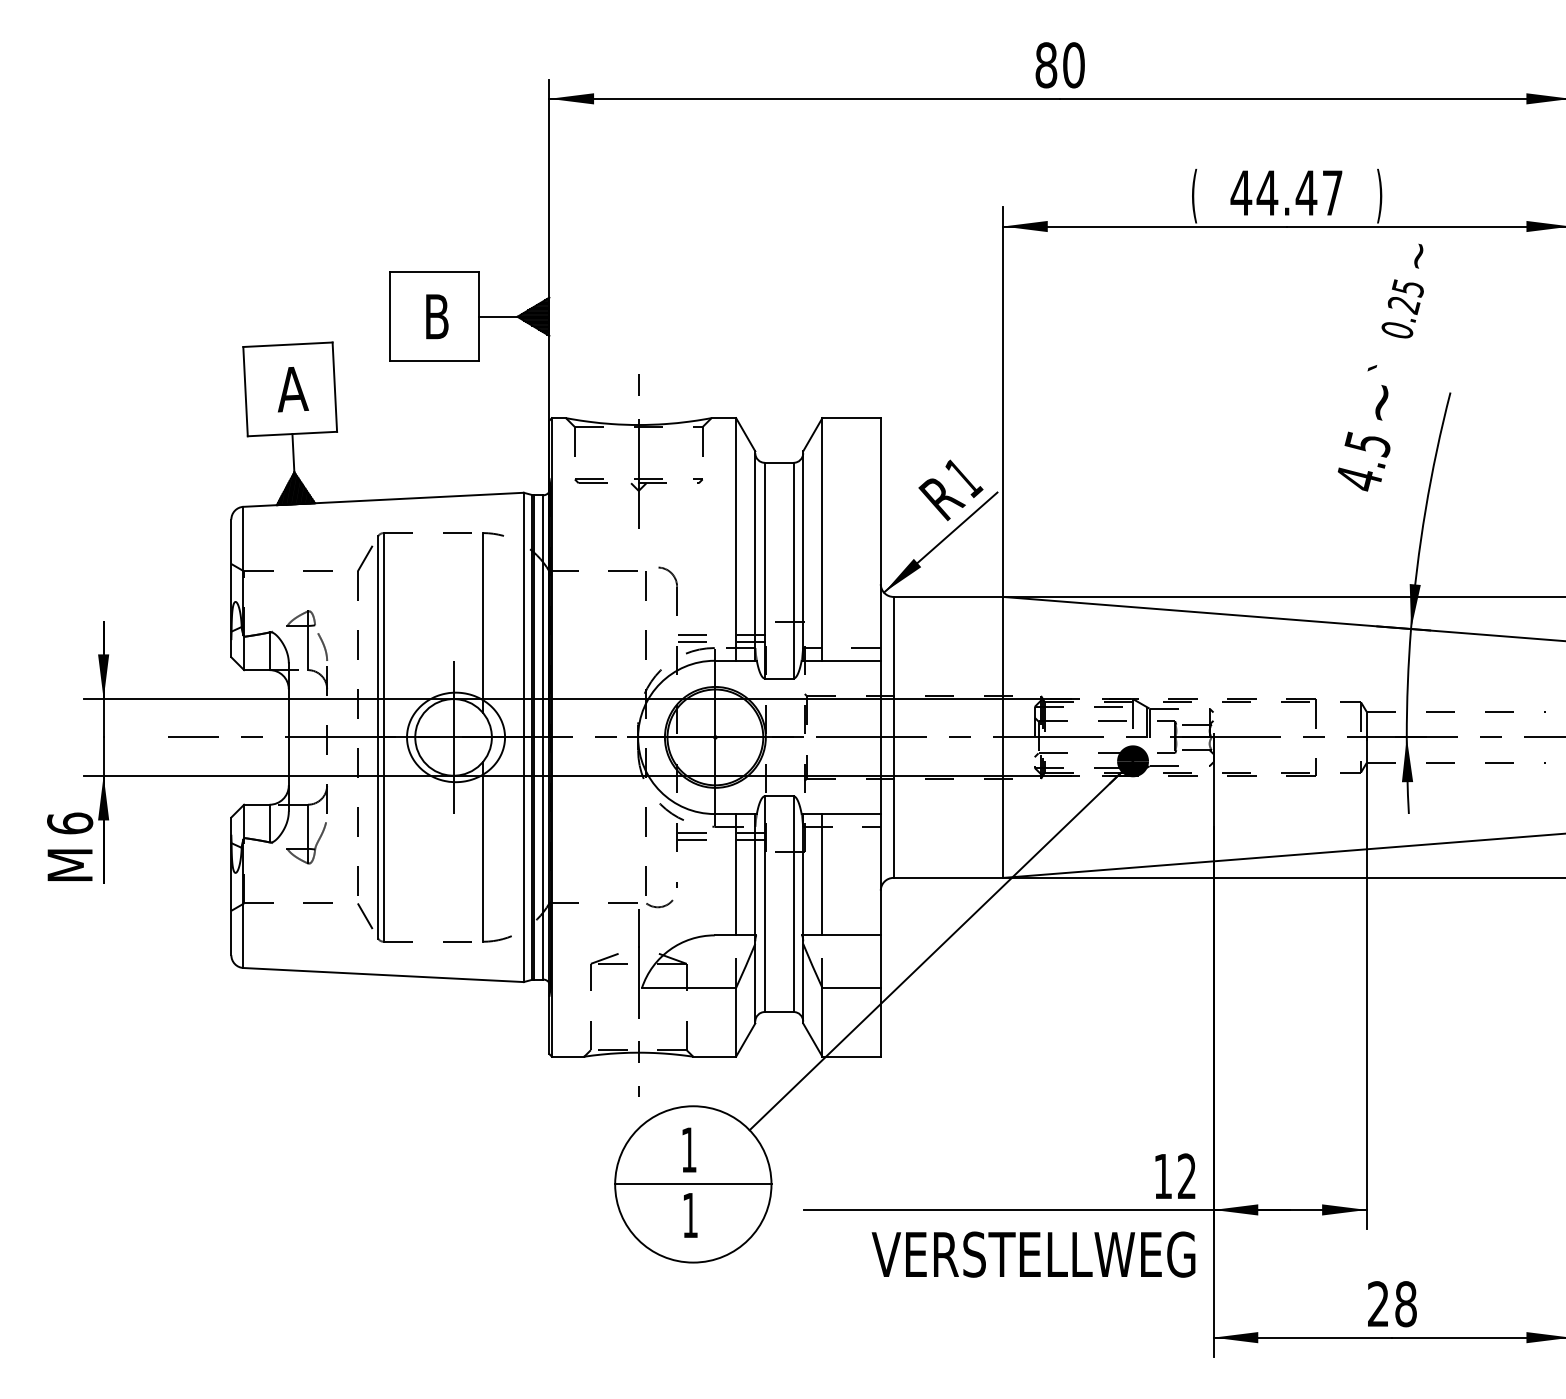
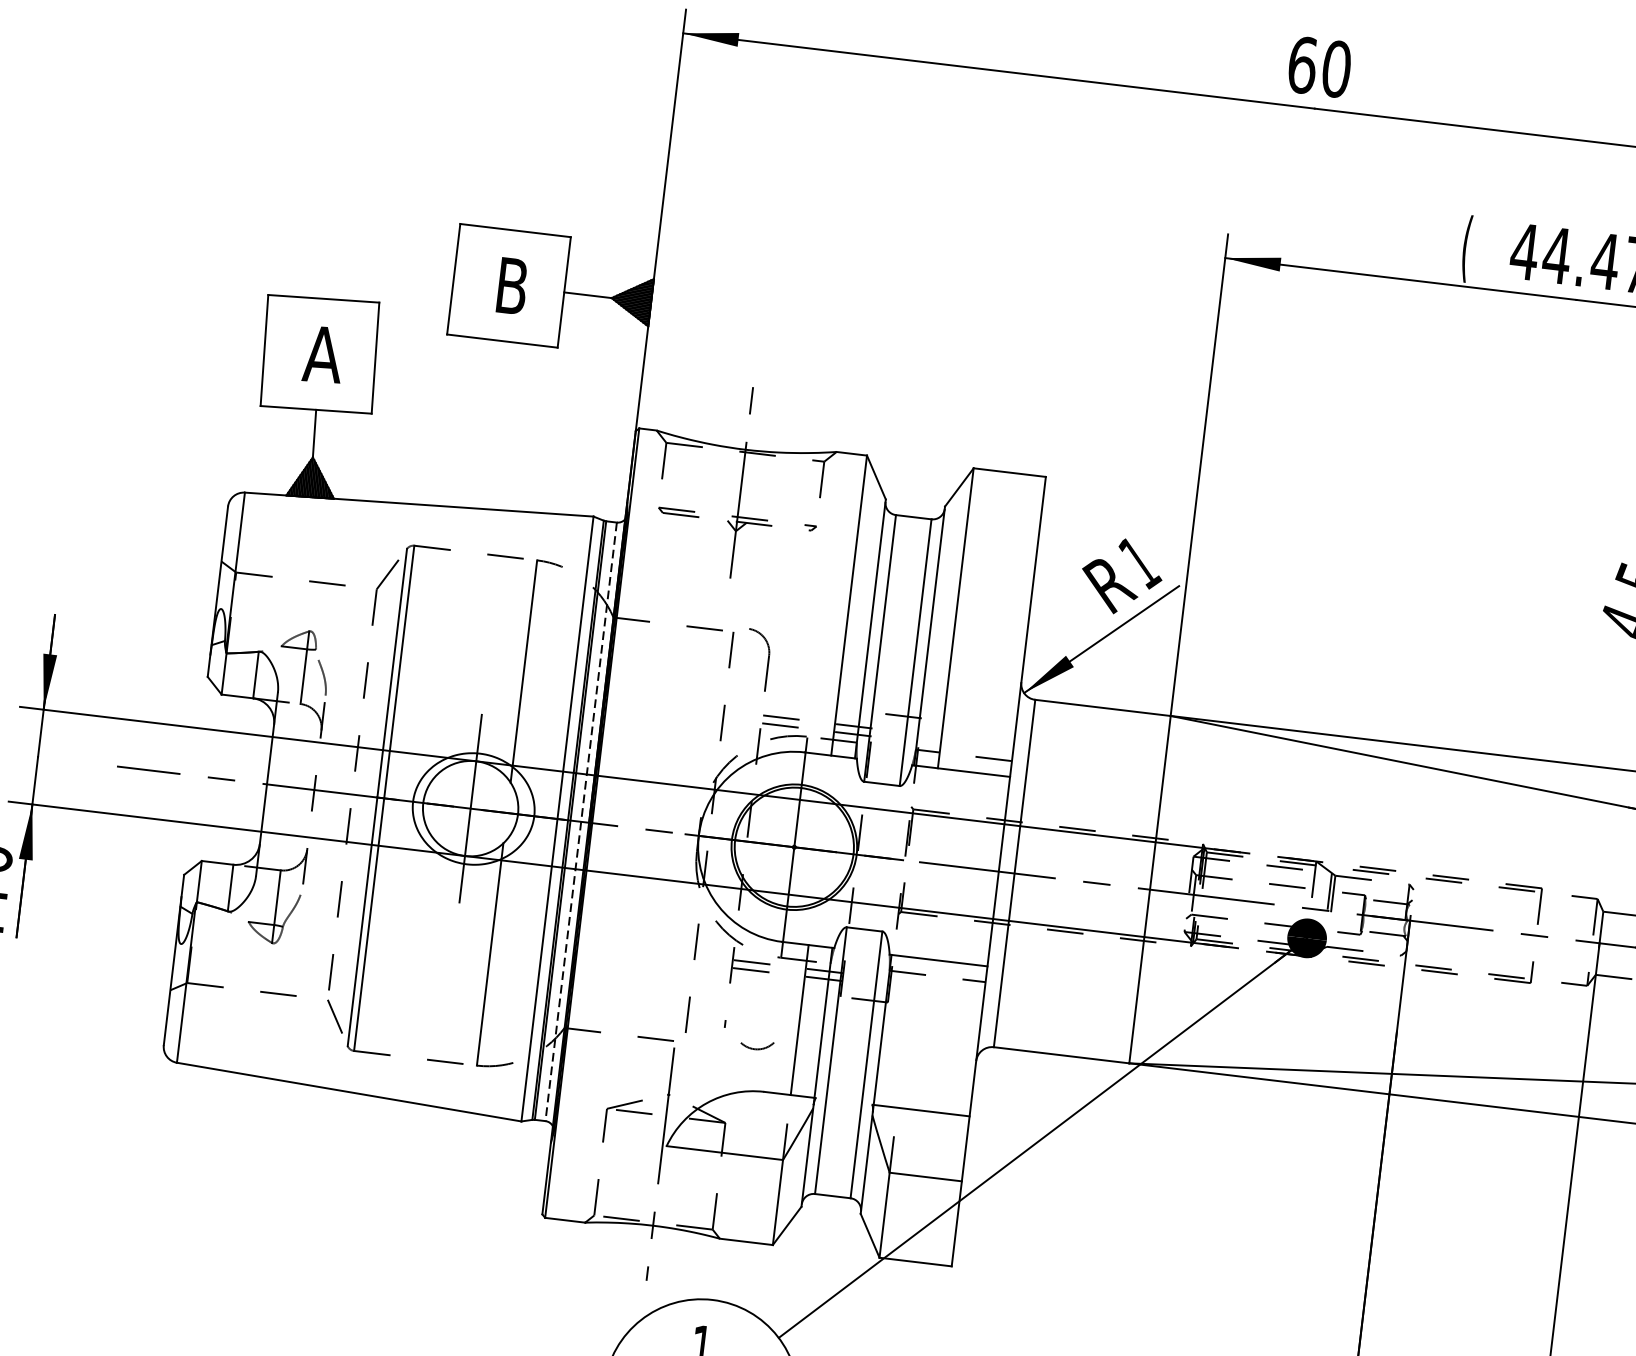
text: (1046, 65) -> (1302, 65), 80 -> 60
line: (542, 737) -> (580, 821), solid -> dashed
line: (822, 874) -> (906, 1032), removed
arc: (659, 906) -> (756, 1048), moved

